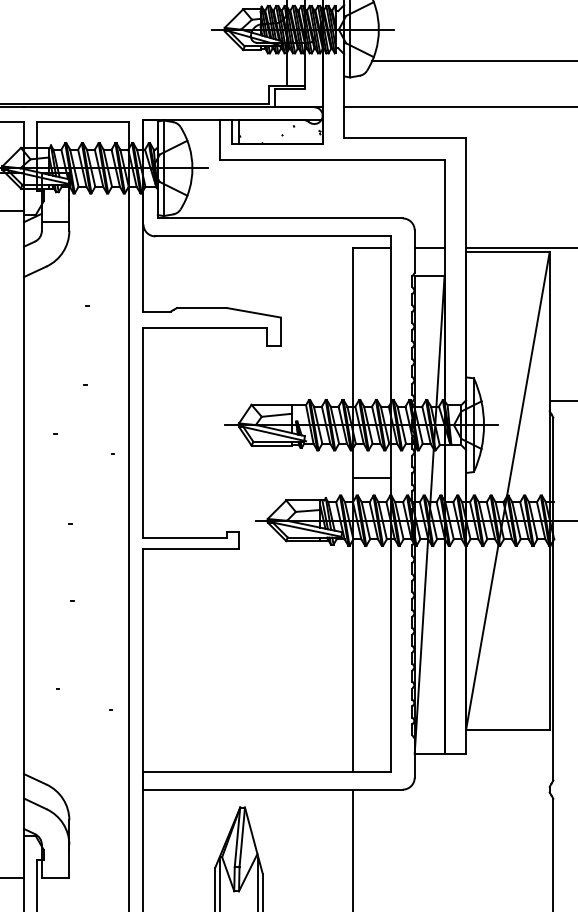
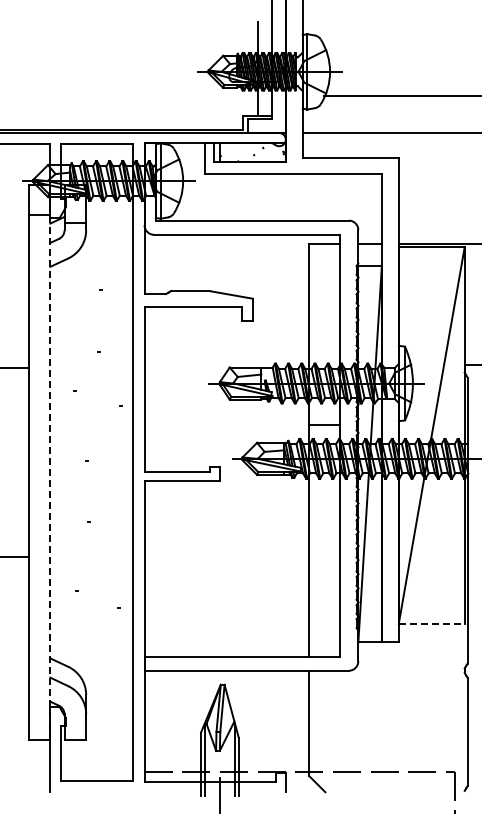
line: (24, 525) -> (50, 462), solid -> dashed
line: (507, 729) -> (431, 623), solid -> dashed

